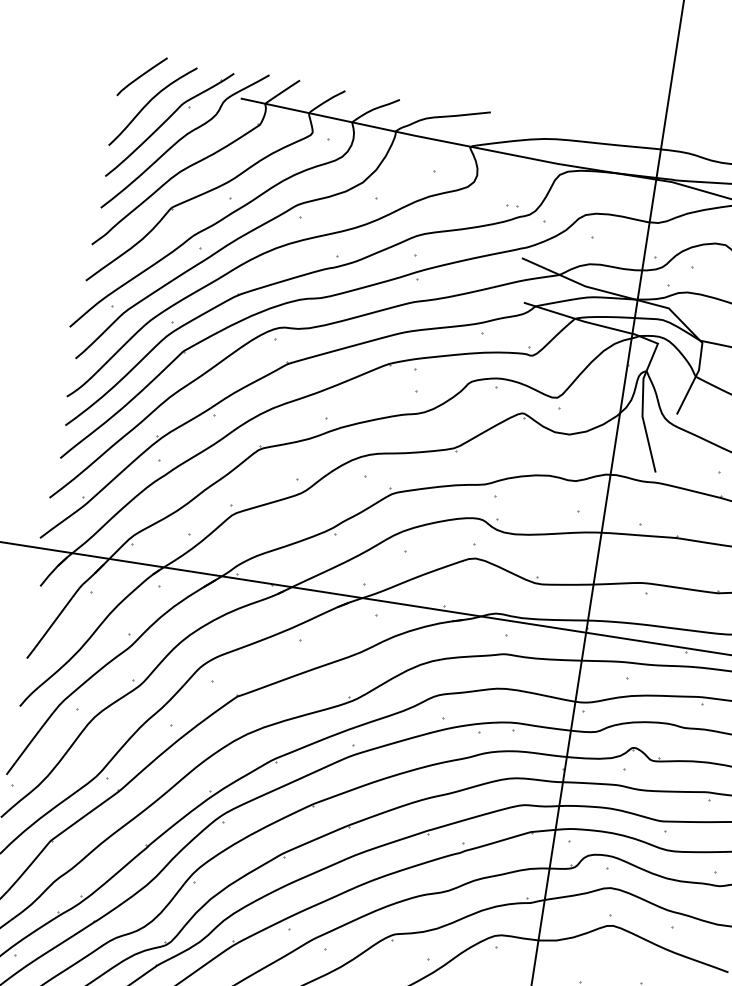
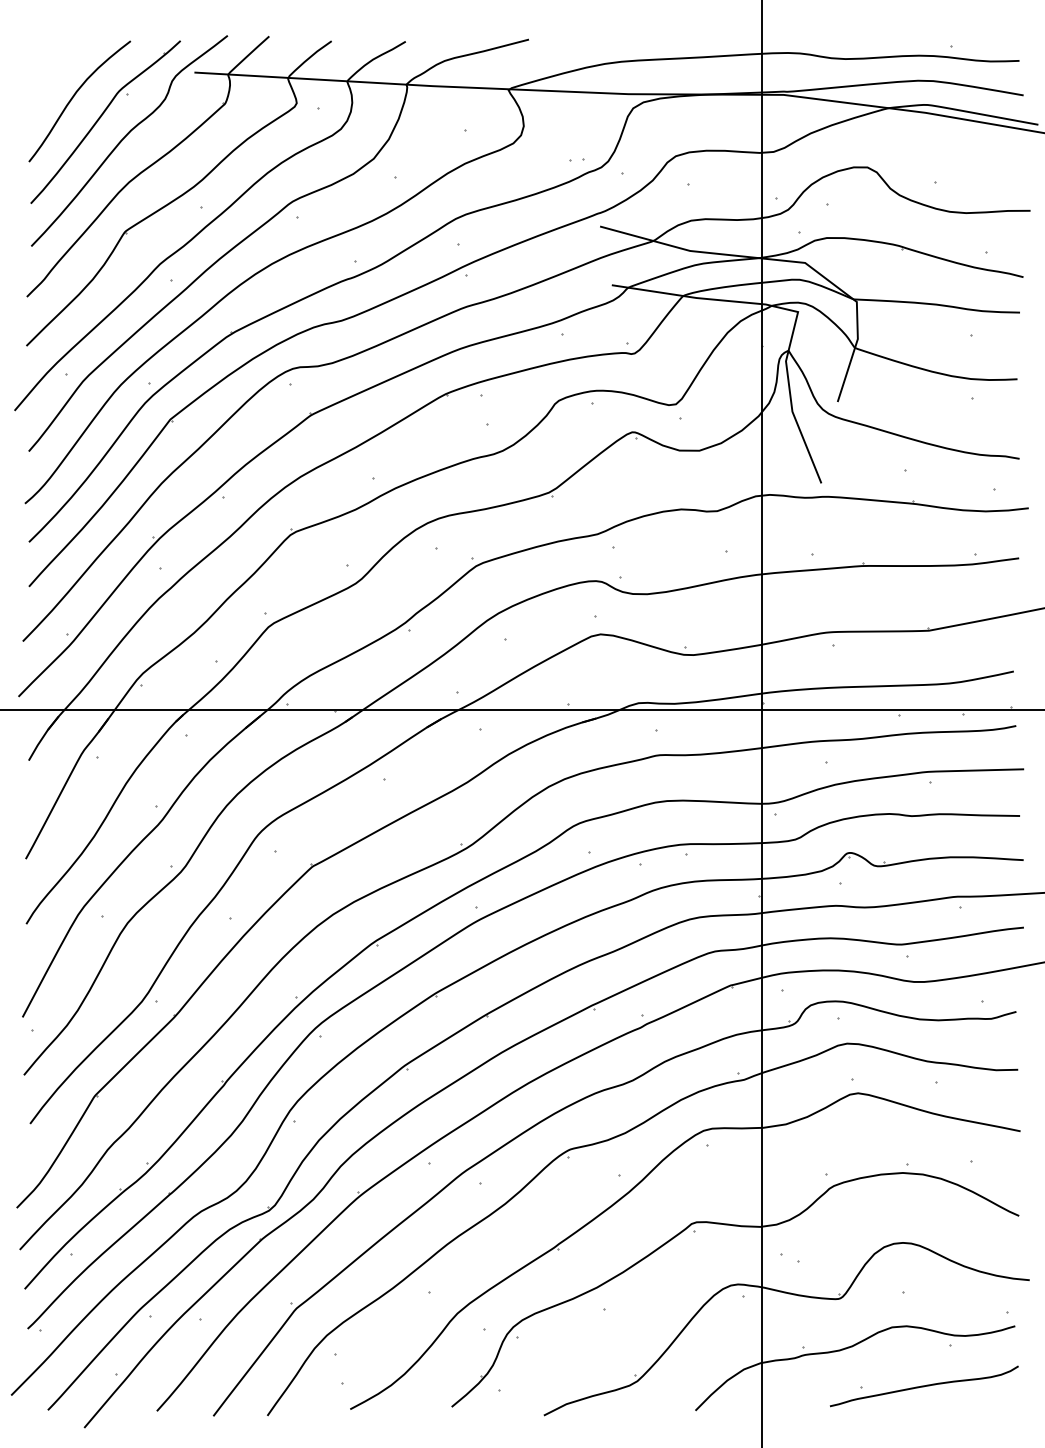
curve: (142, 75) -> (59, 62), removed

